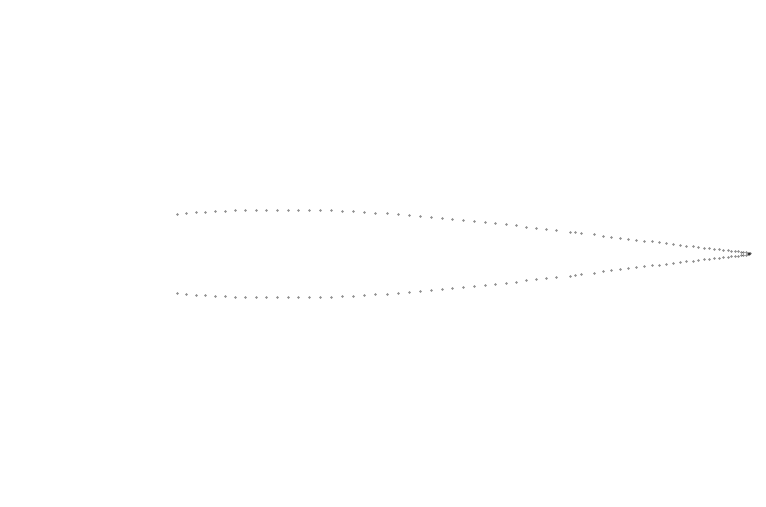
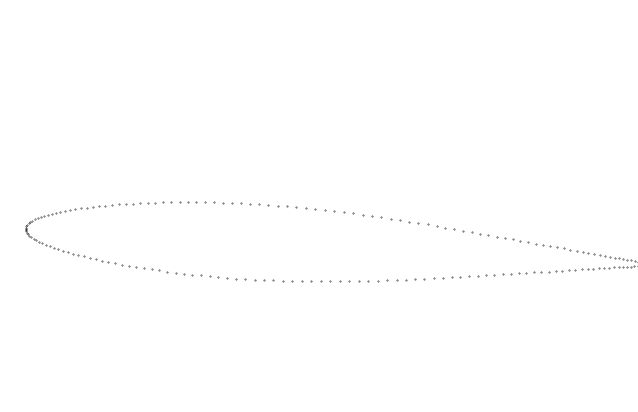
part: (88, 226) -> (87, 208), added
part: (575, 232) -> (505, 238), size x1.67
part: (575, 275) -> (502, 275), size x1.67

